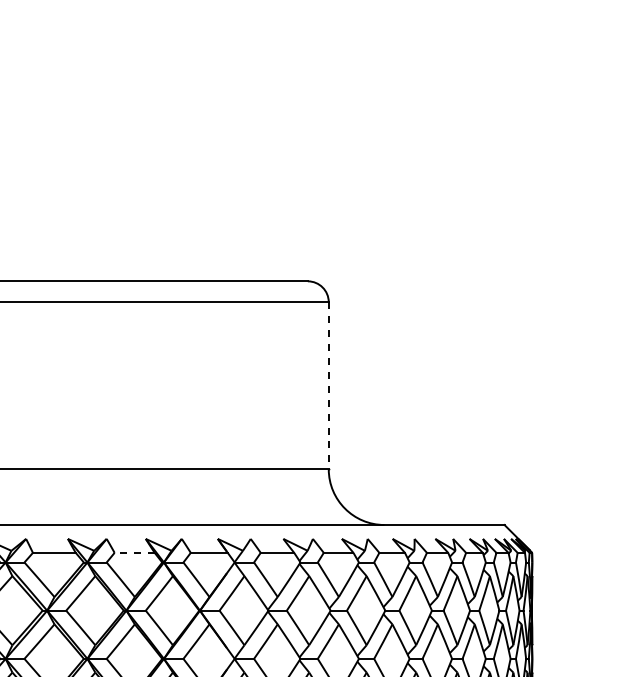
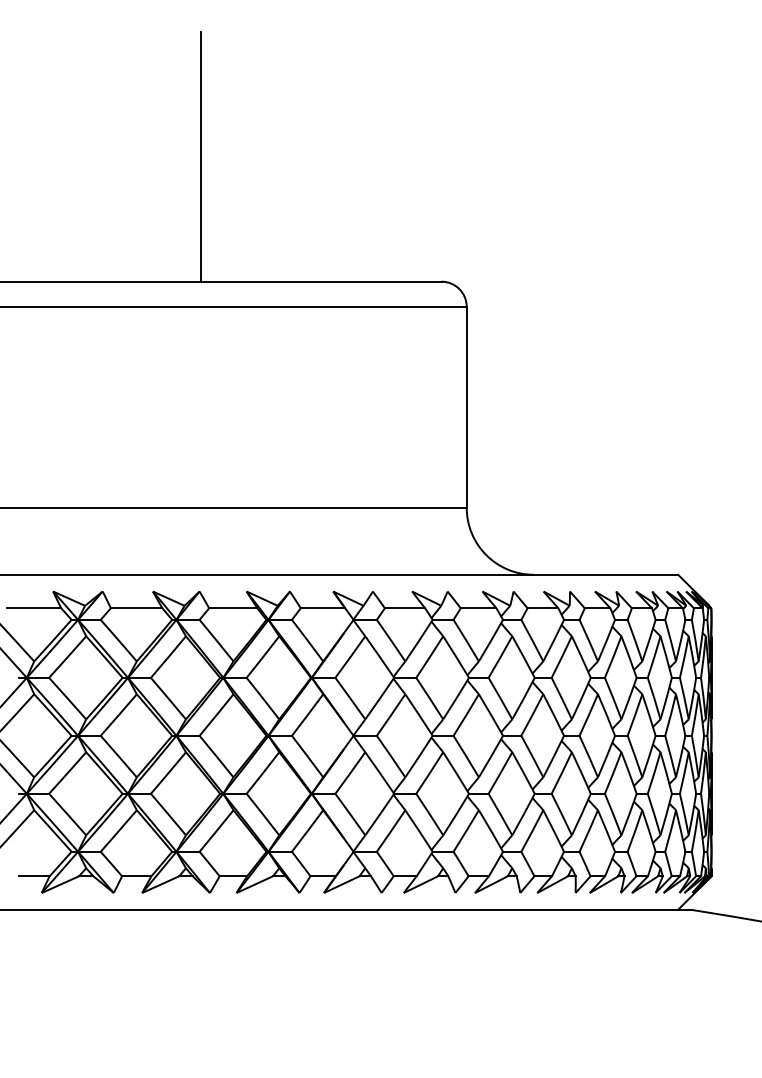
line: (107, 177) -> (200, 156), added
line: (328, 385) -> (466, 407), dashed -> solid
line: (134, 553) -> (232, 608), dashed -> solid

